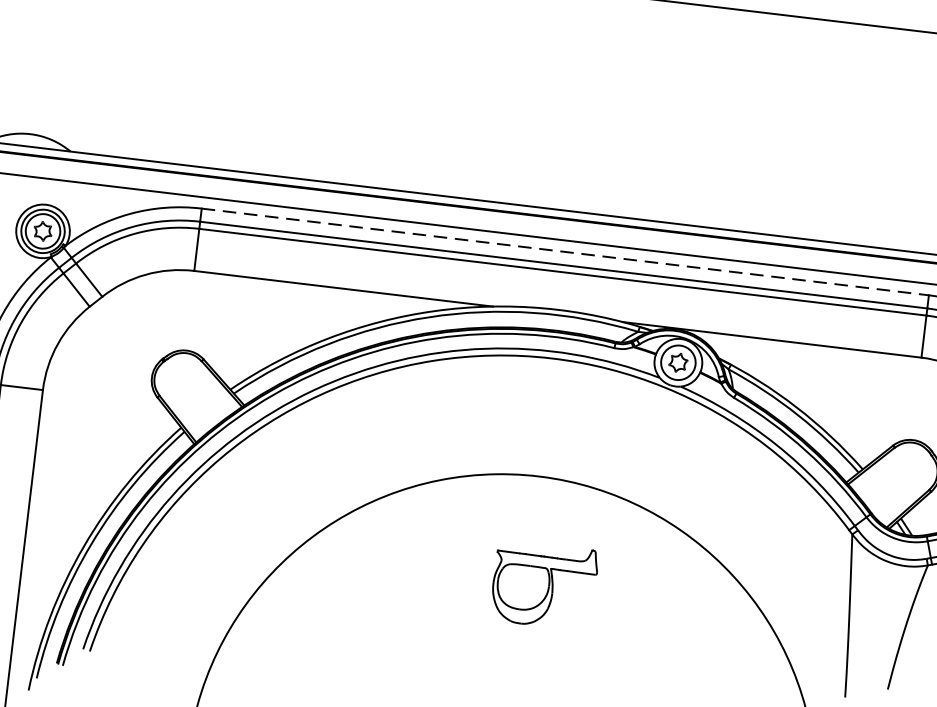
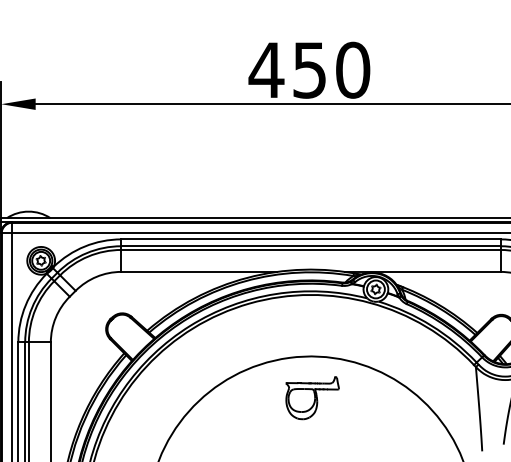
line: (566, 252) -> (311, 239), dashed -> solid
part: (543, 586) -> (312, 398), moved

